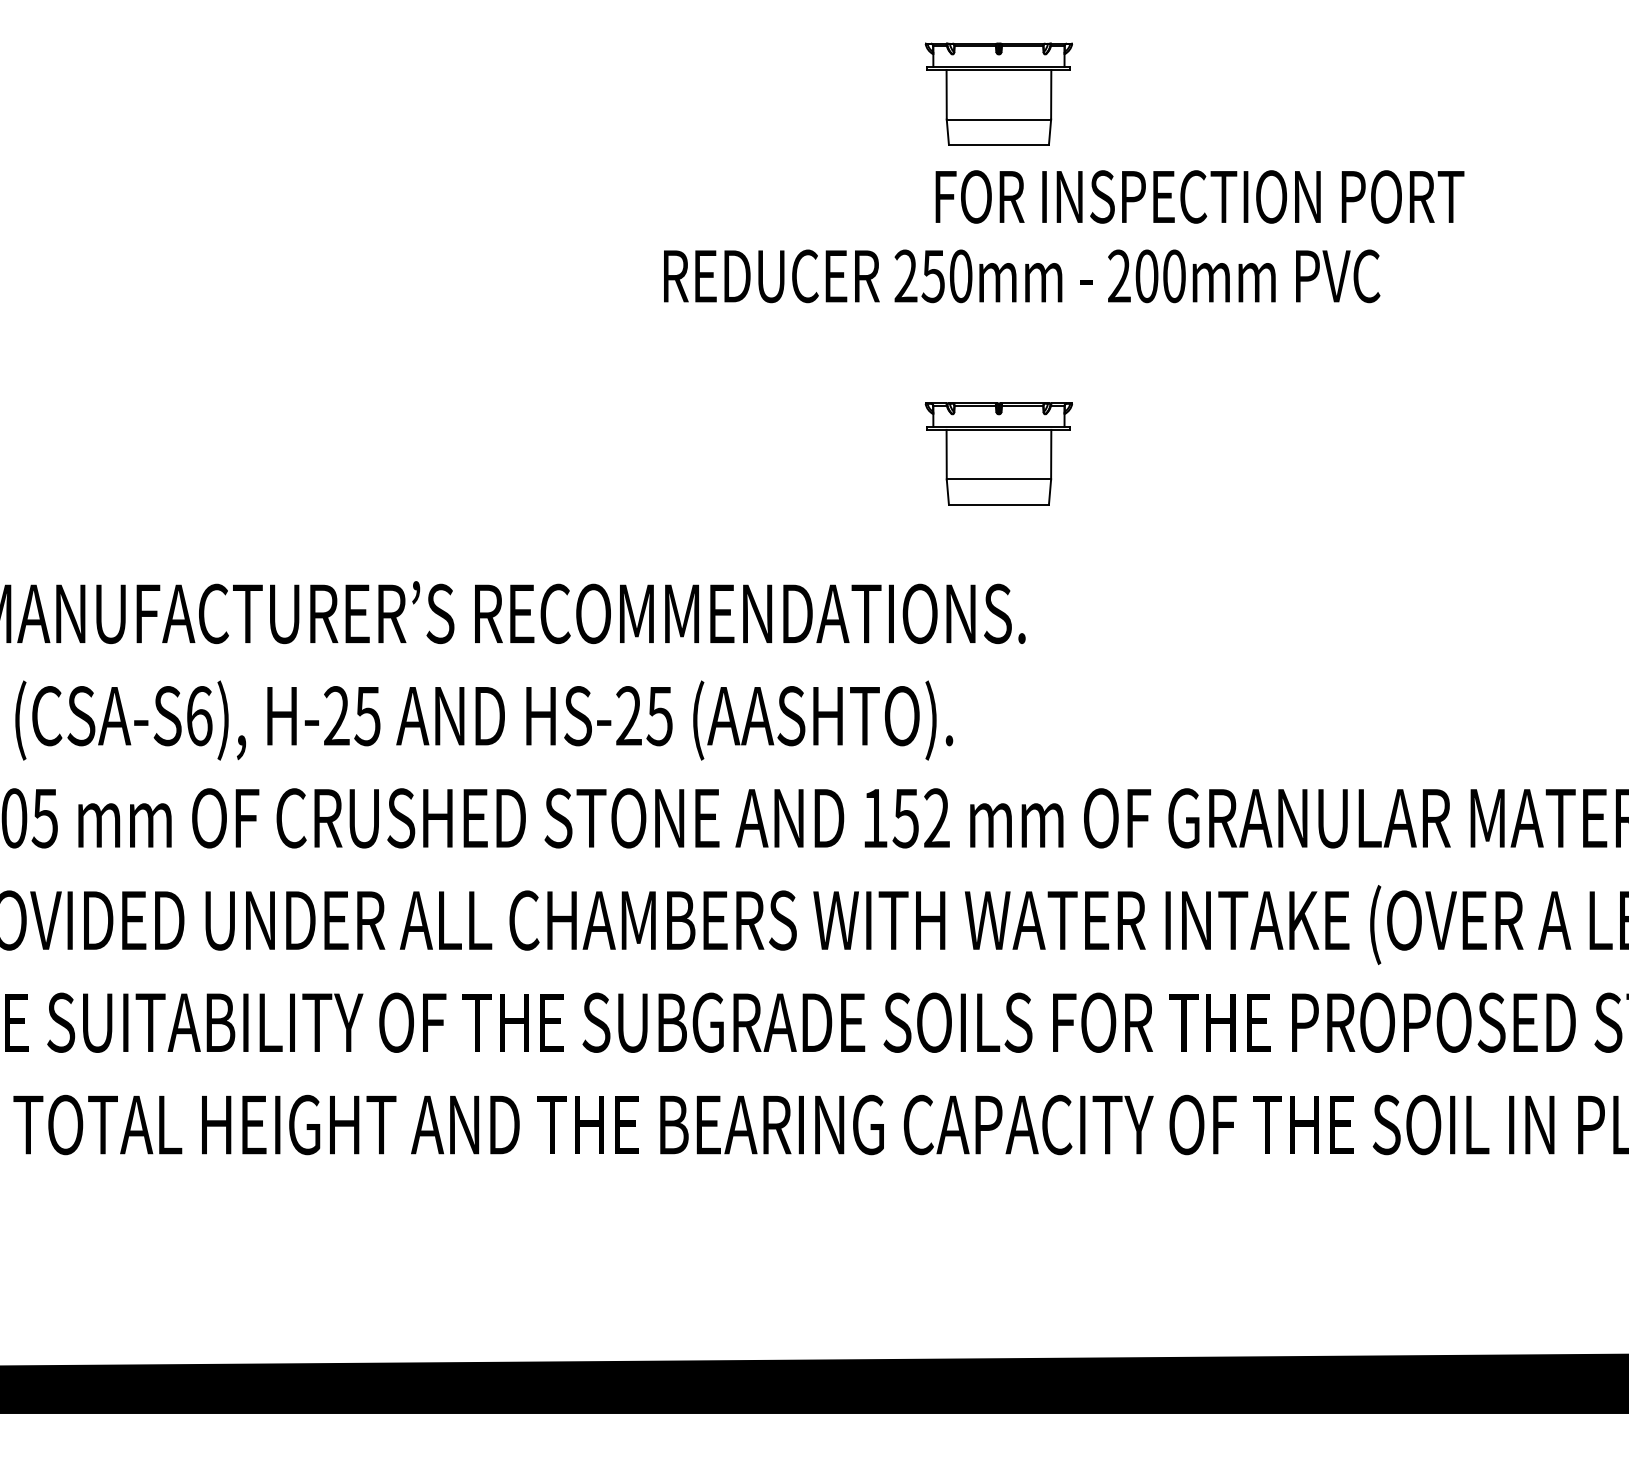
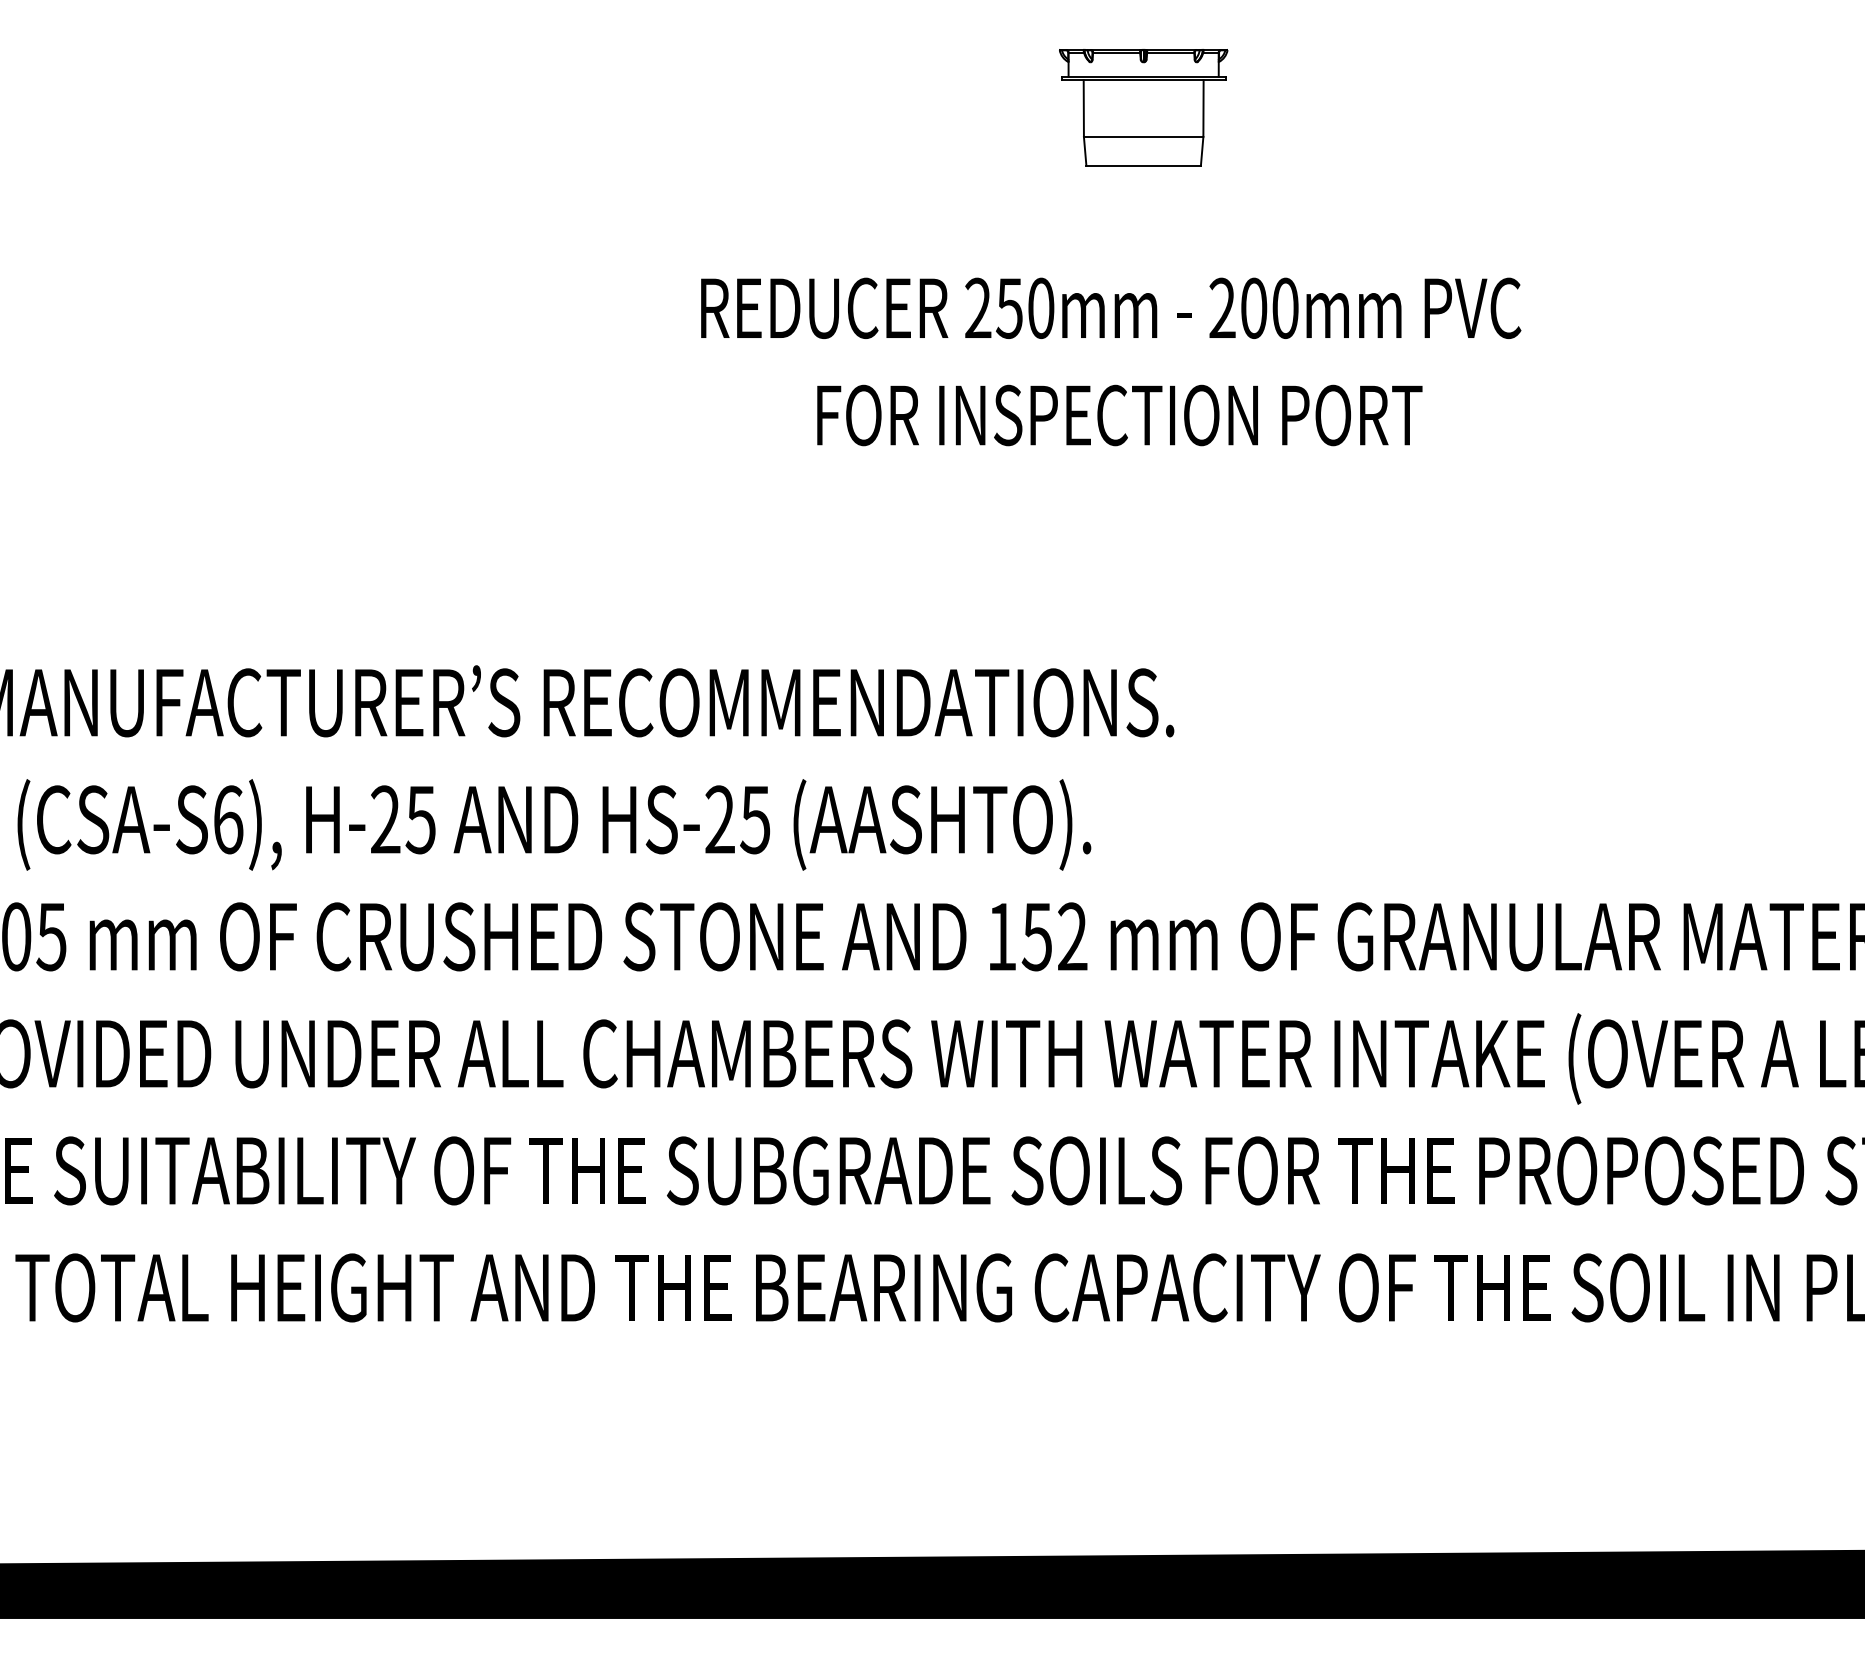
text: (1199, 196) -> (1119, 415), moved
text: (1022, 275) -> (1111, 307), moved
part: (998, 453) -> (1143, 519), removed

